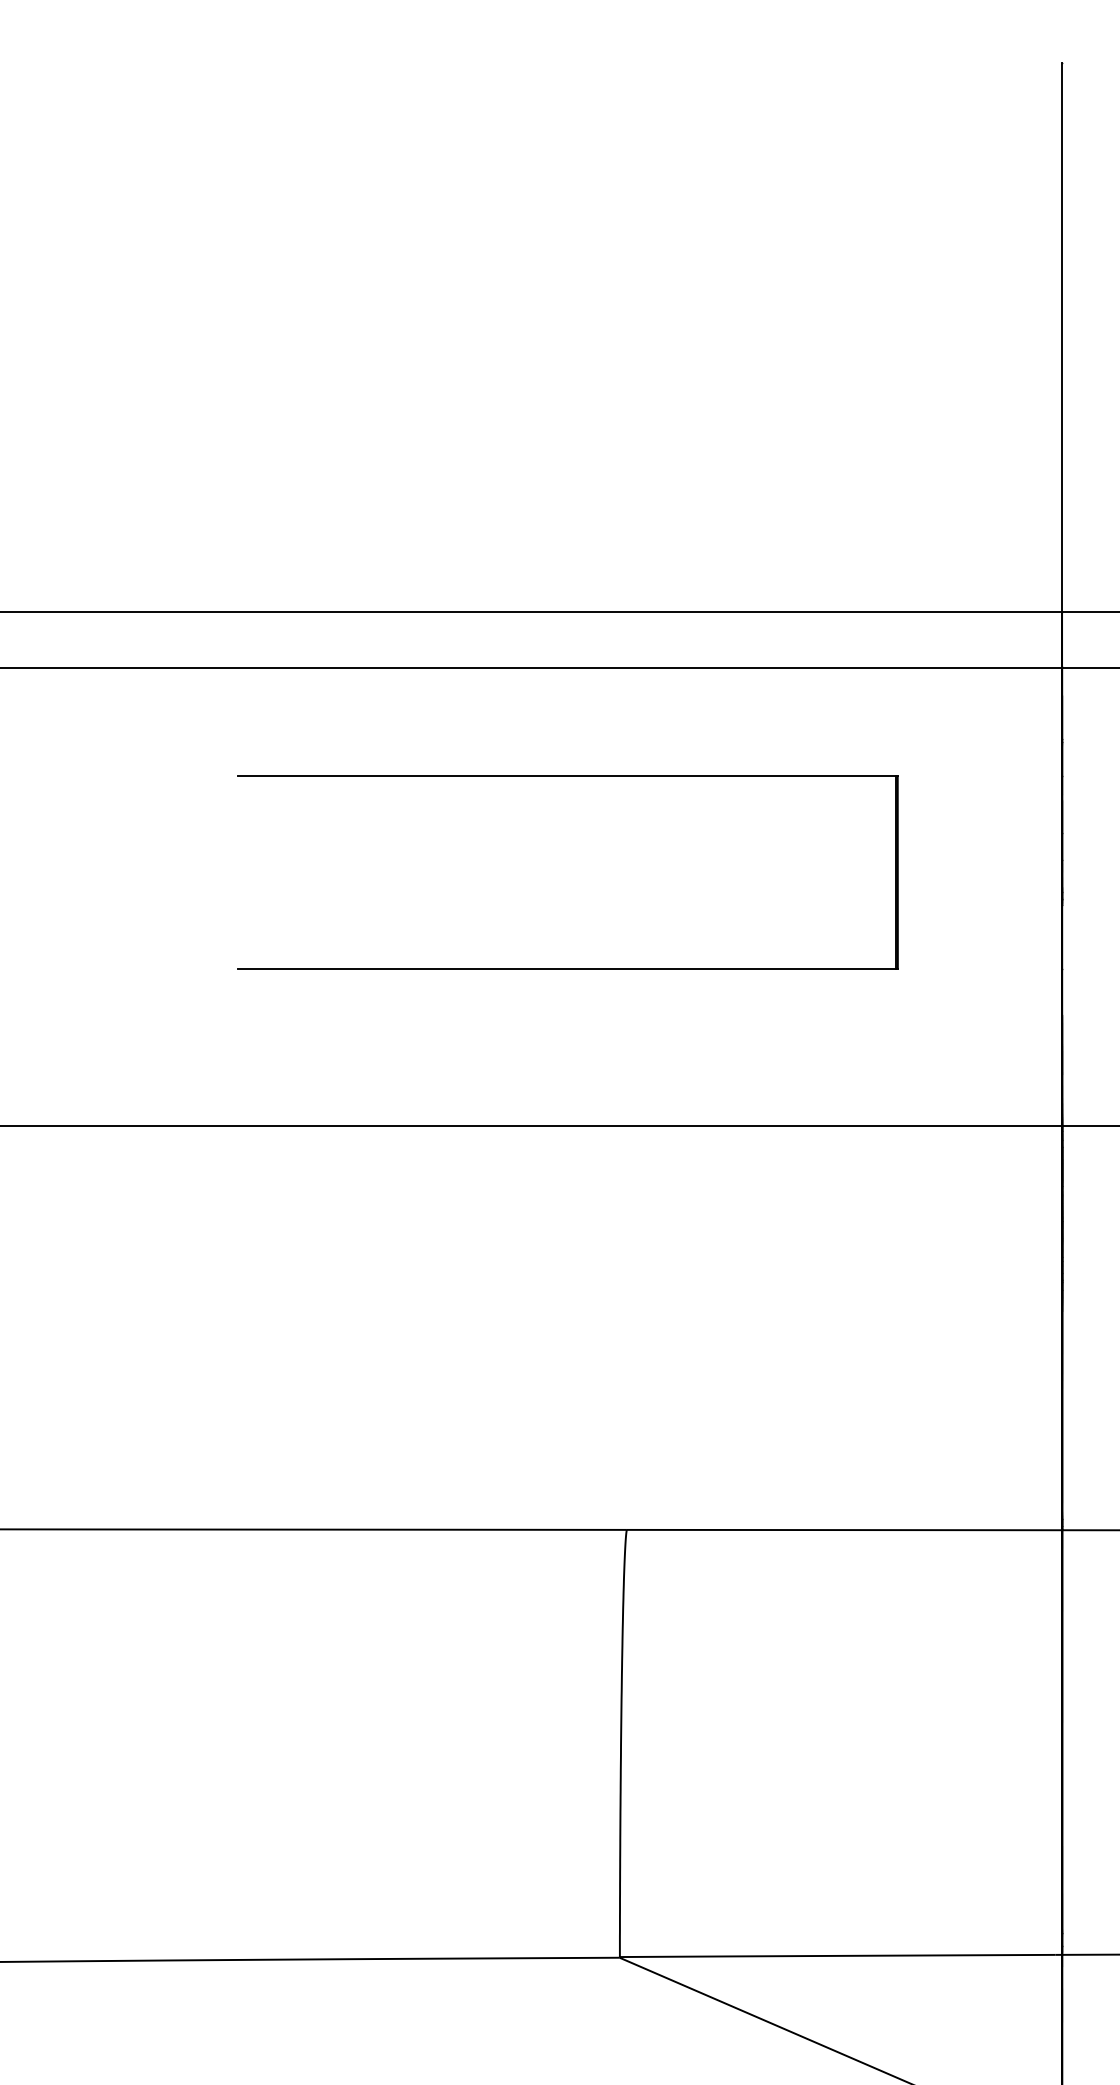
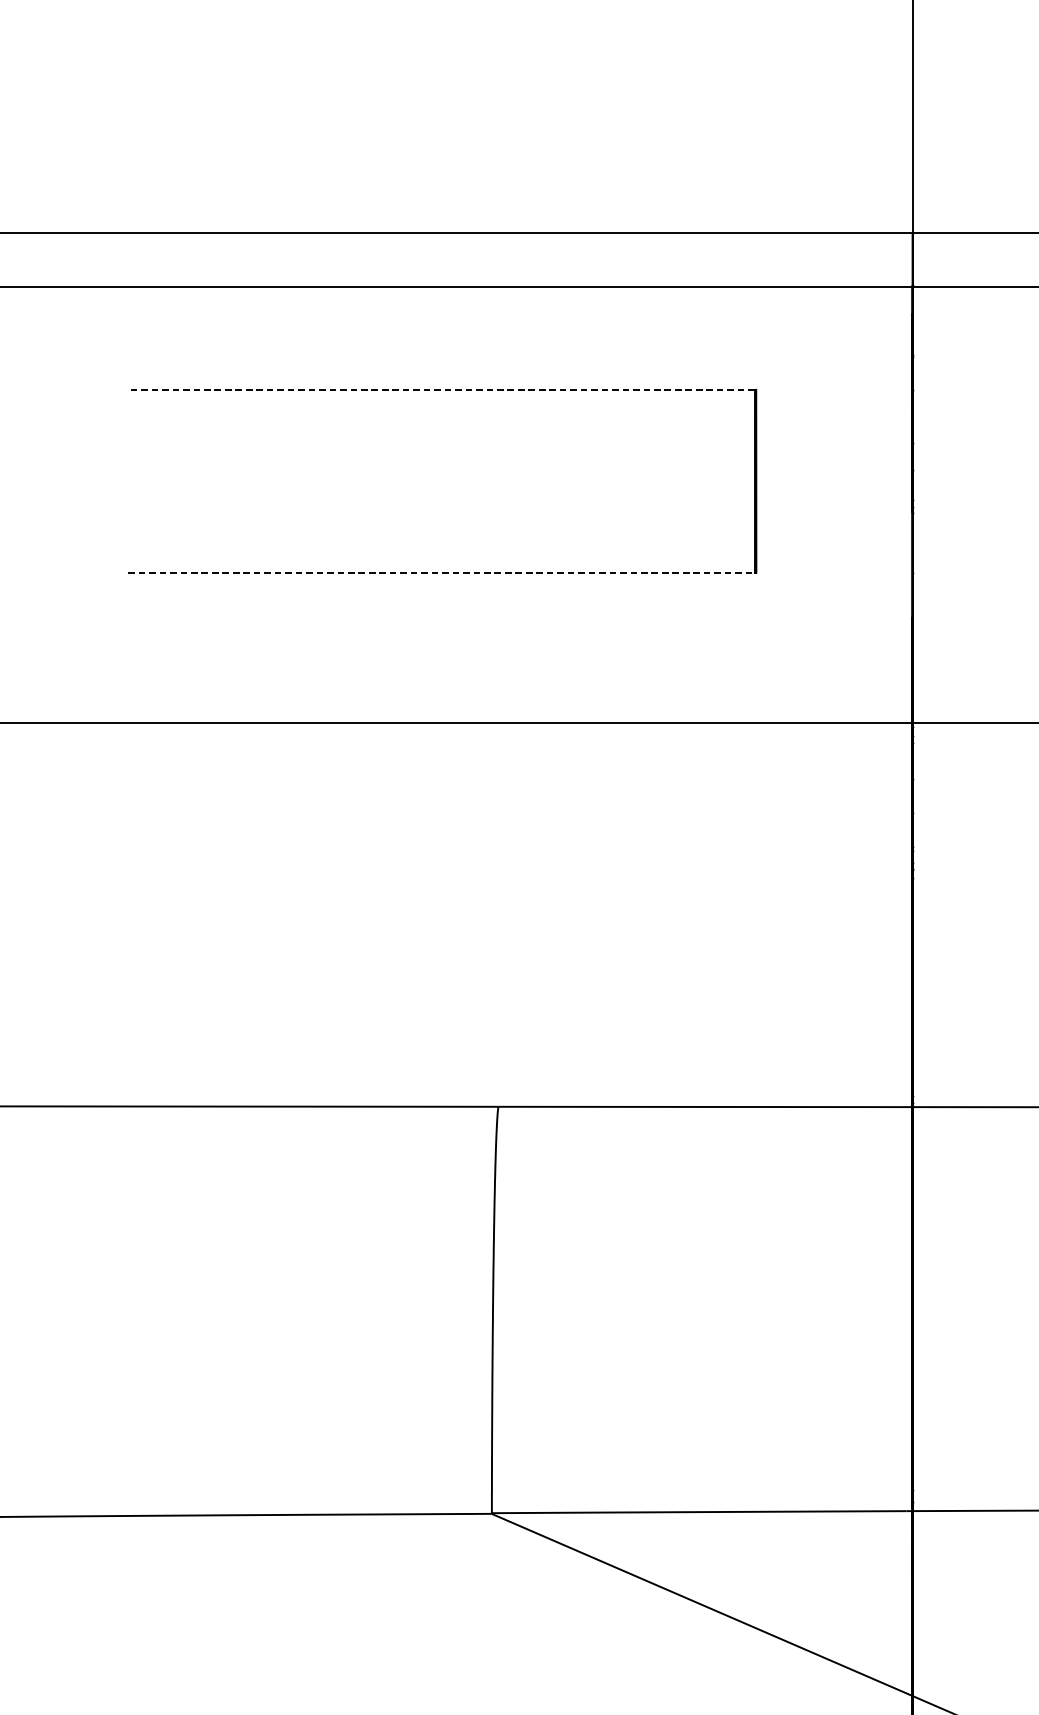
line: (566, 776) -> (441, 390), solid -> dashed
line: (567, 968) -> (442, 572), solid -> dashed

